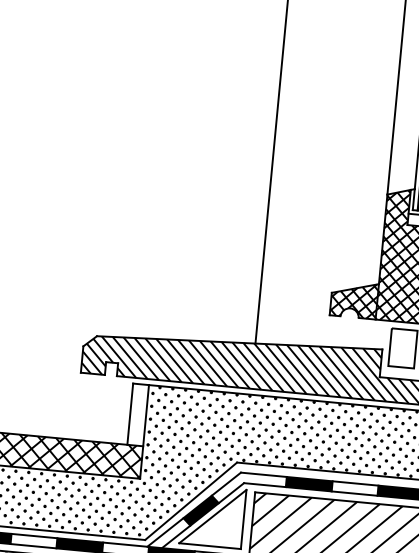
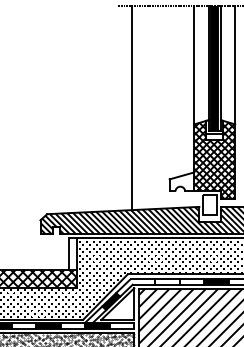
hatch: (353, 298) -> (181, 181), removed
fill: (309, 483) -> (167, 281), removed

